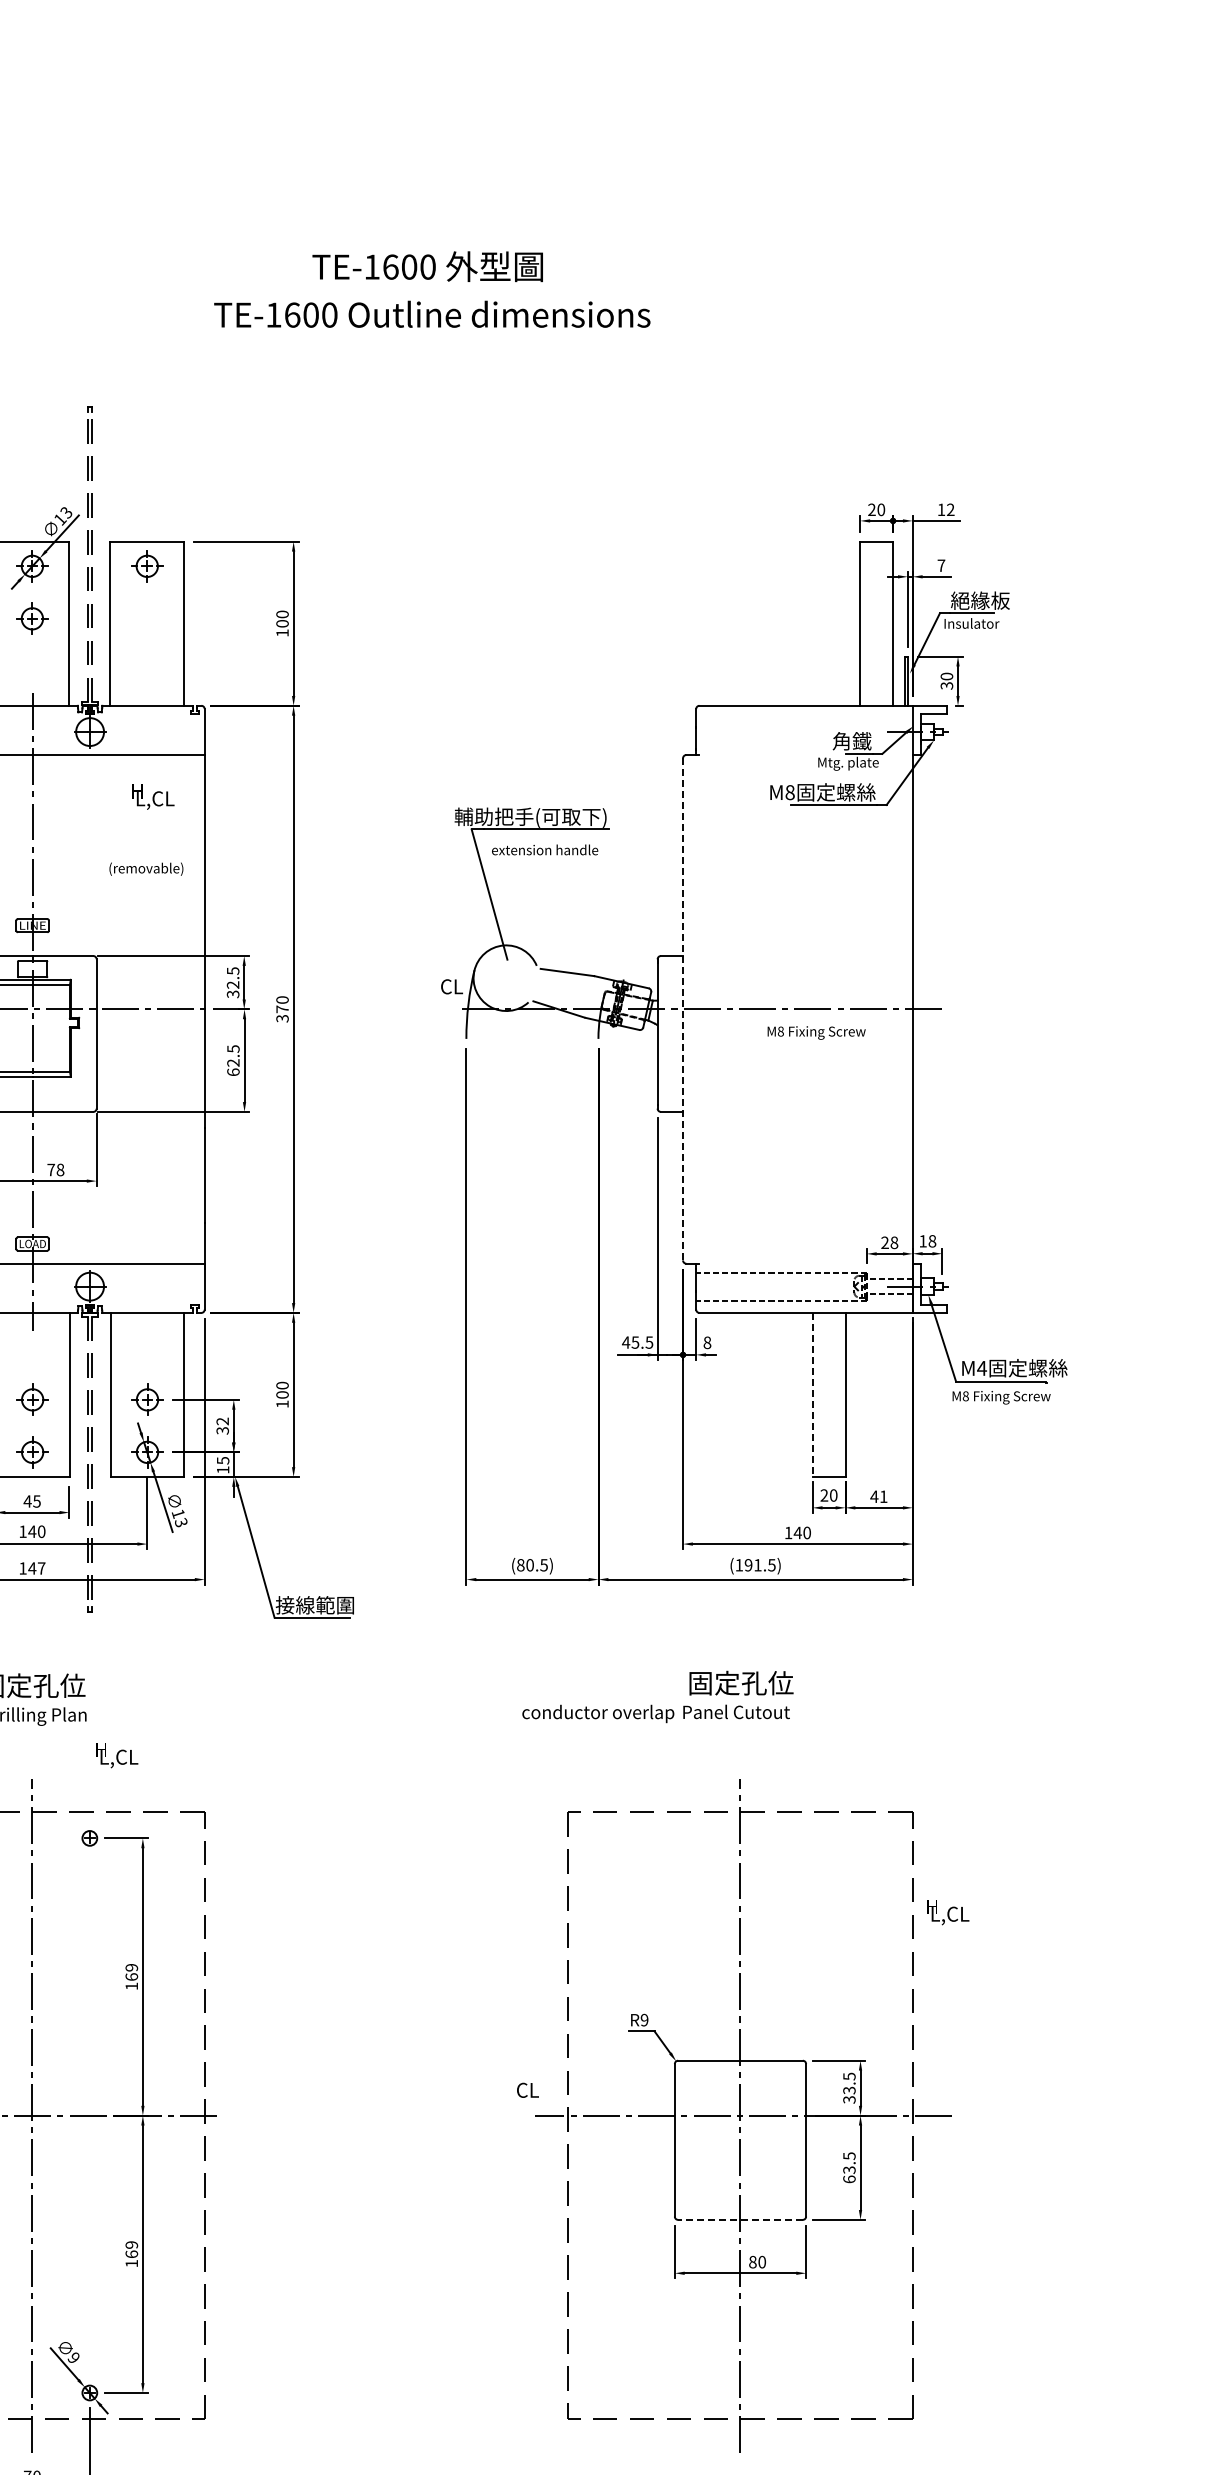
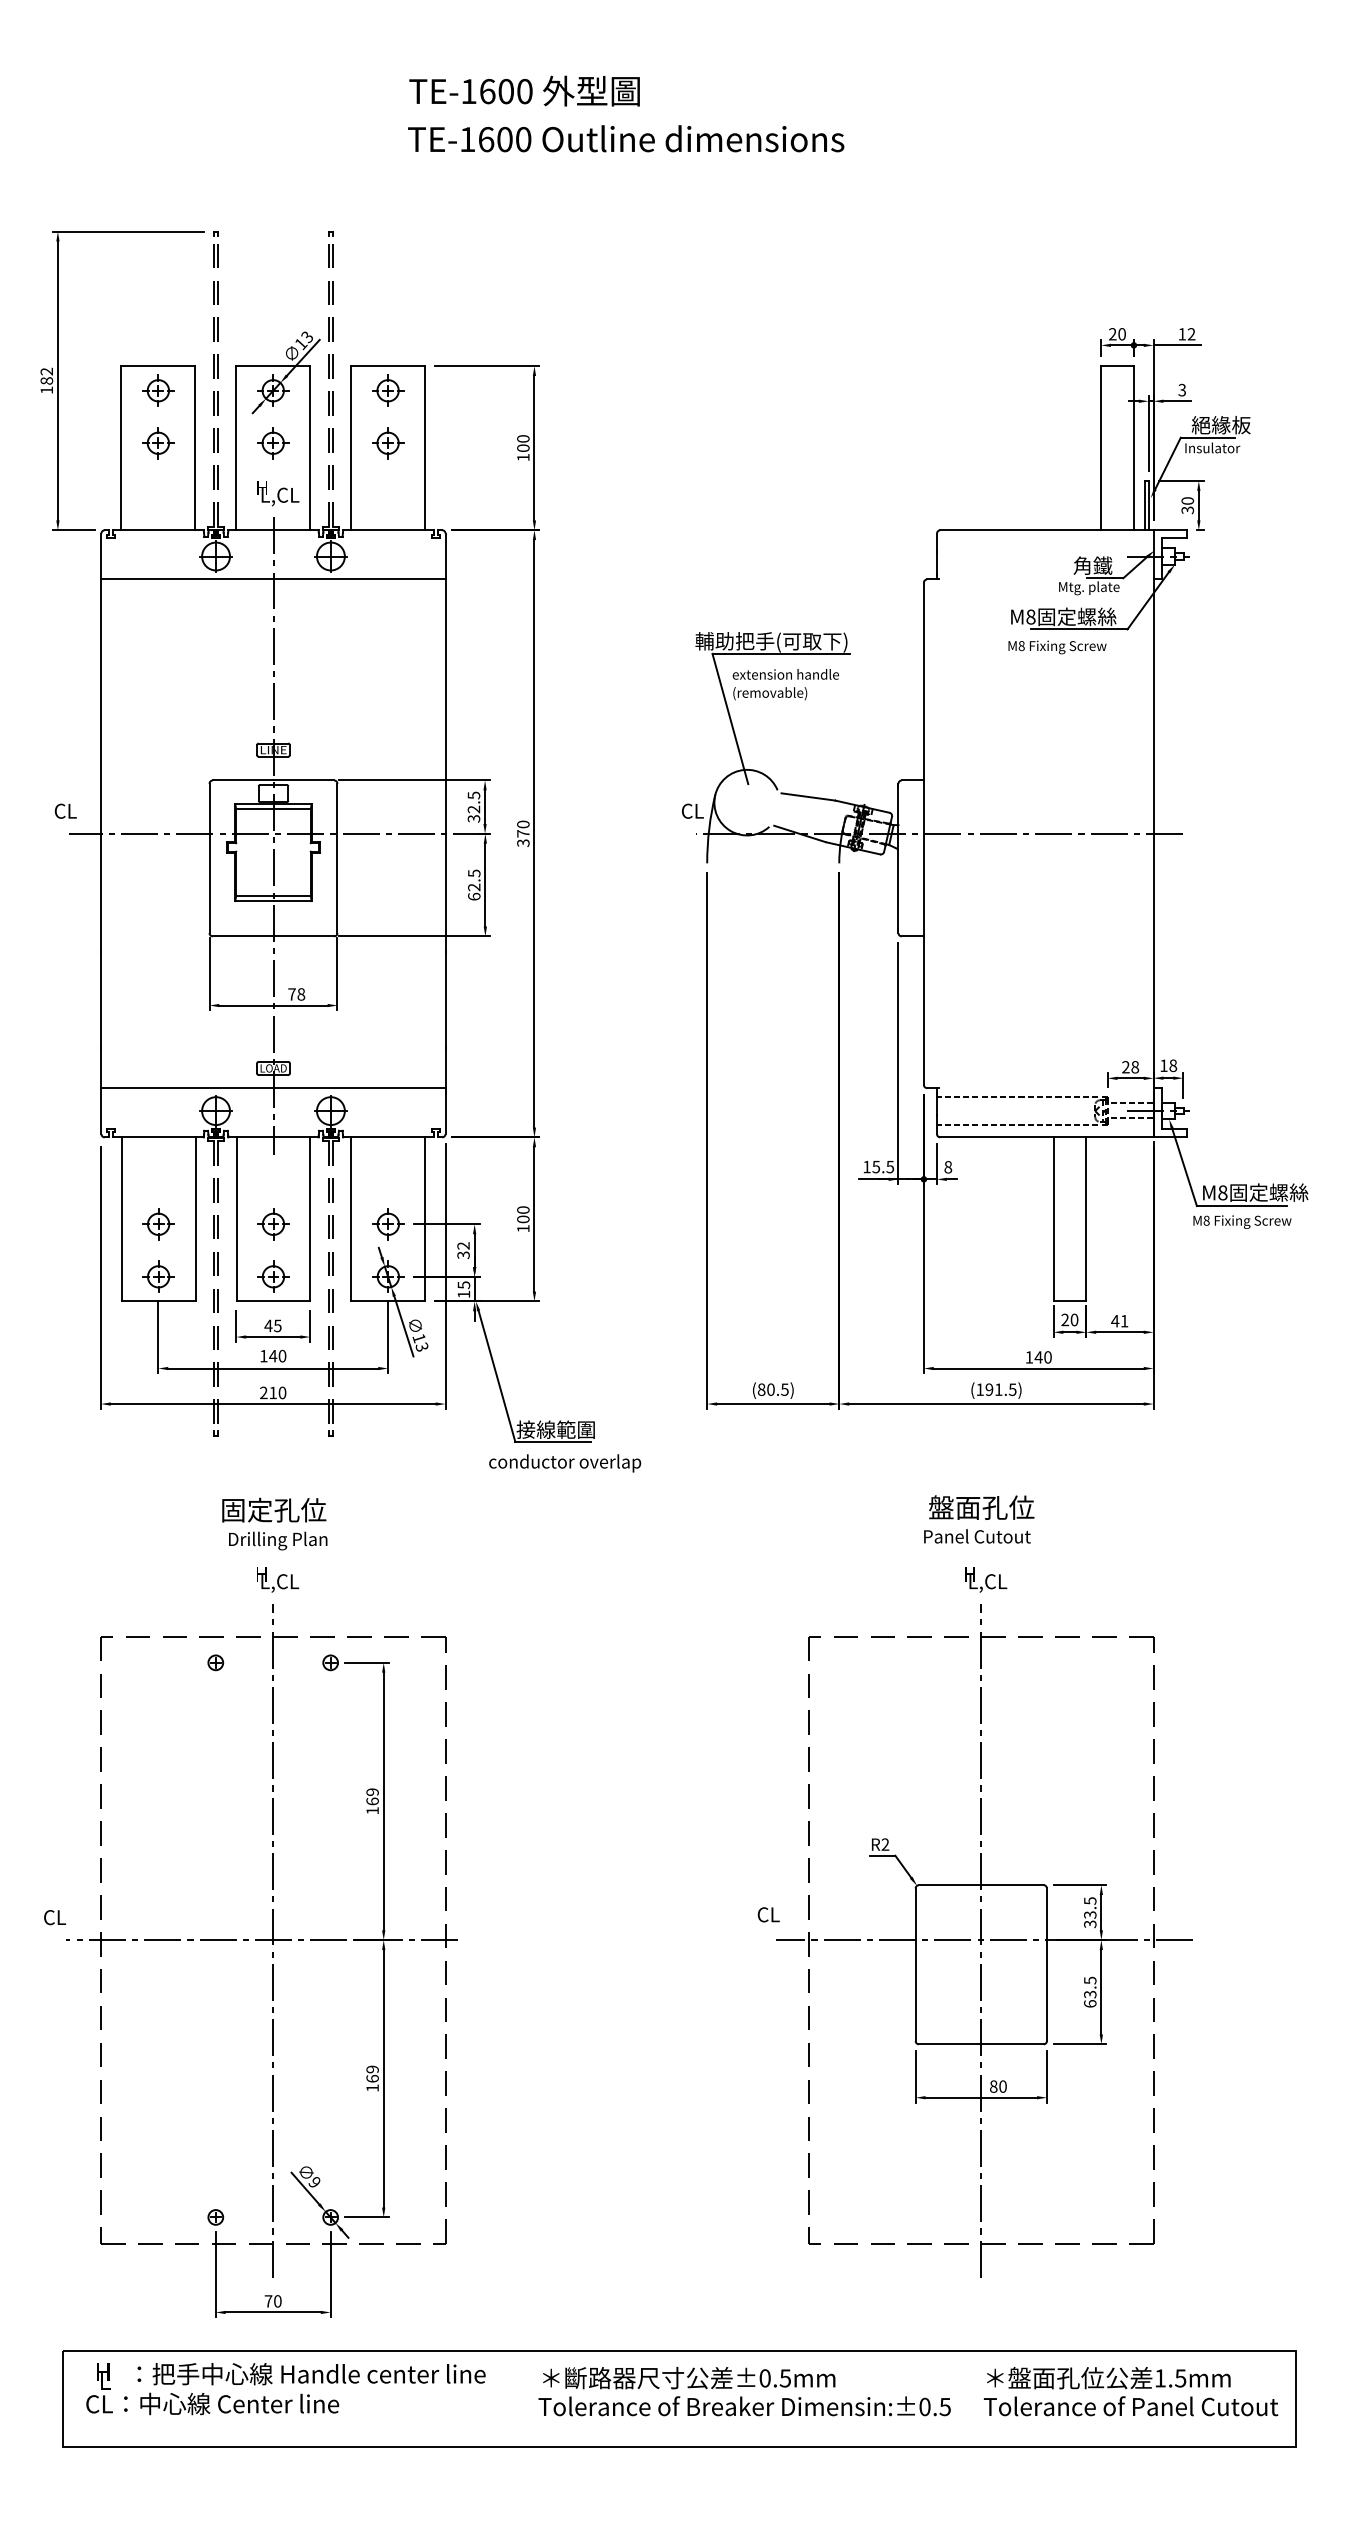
text: (427, 266) -> (524, 90), moved
text: (432, 314) -> (626, 138), moved
text: (941, 565) -> (1182, 389), 7 -> 3
part: (147, 619) -> (388, 443), added
text: (153, 797) -> (278, 493), moved
text: (146, 869) -> (770, 693), moved
line: (682, 1009) -> (923, 833), dashed -> solid
text: (816, 1033) -> (1057, 647), moved
text: (625, 1343) -> (866, 1167), 45.5 -> 15.5
text: (981, 1368) -> (1222, 1192), M4 -> M8
line: (812, 1395) -> (1053, 1219), dashed -> solid
text: (32, 1568) -> (273, 1392), 147 -> 210
text: (713, 1683) -> (954, 1507), 固定孔位 -> 盤面孔位
text: (598, 1714) -> (565, 1463), moved
text: (117, 1755) -> (278, 1579), moved
text: (948, 1912) -> (986, 1579), moved
text: (644, 2020) -> (885, 1844), R9 -> R2
line: (739, 2220) -> (980, 2044), dashed -> solid

